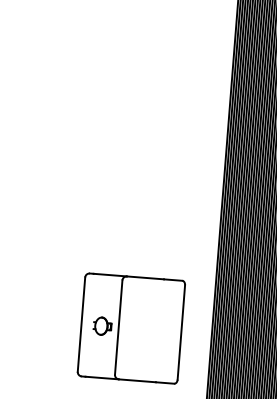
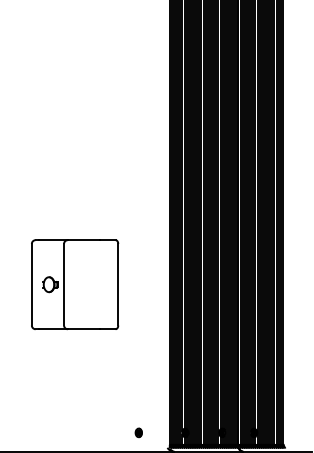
part: (131, 328) -> (75, 284), moved

